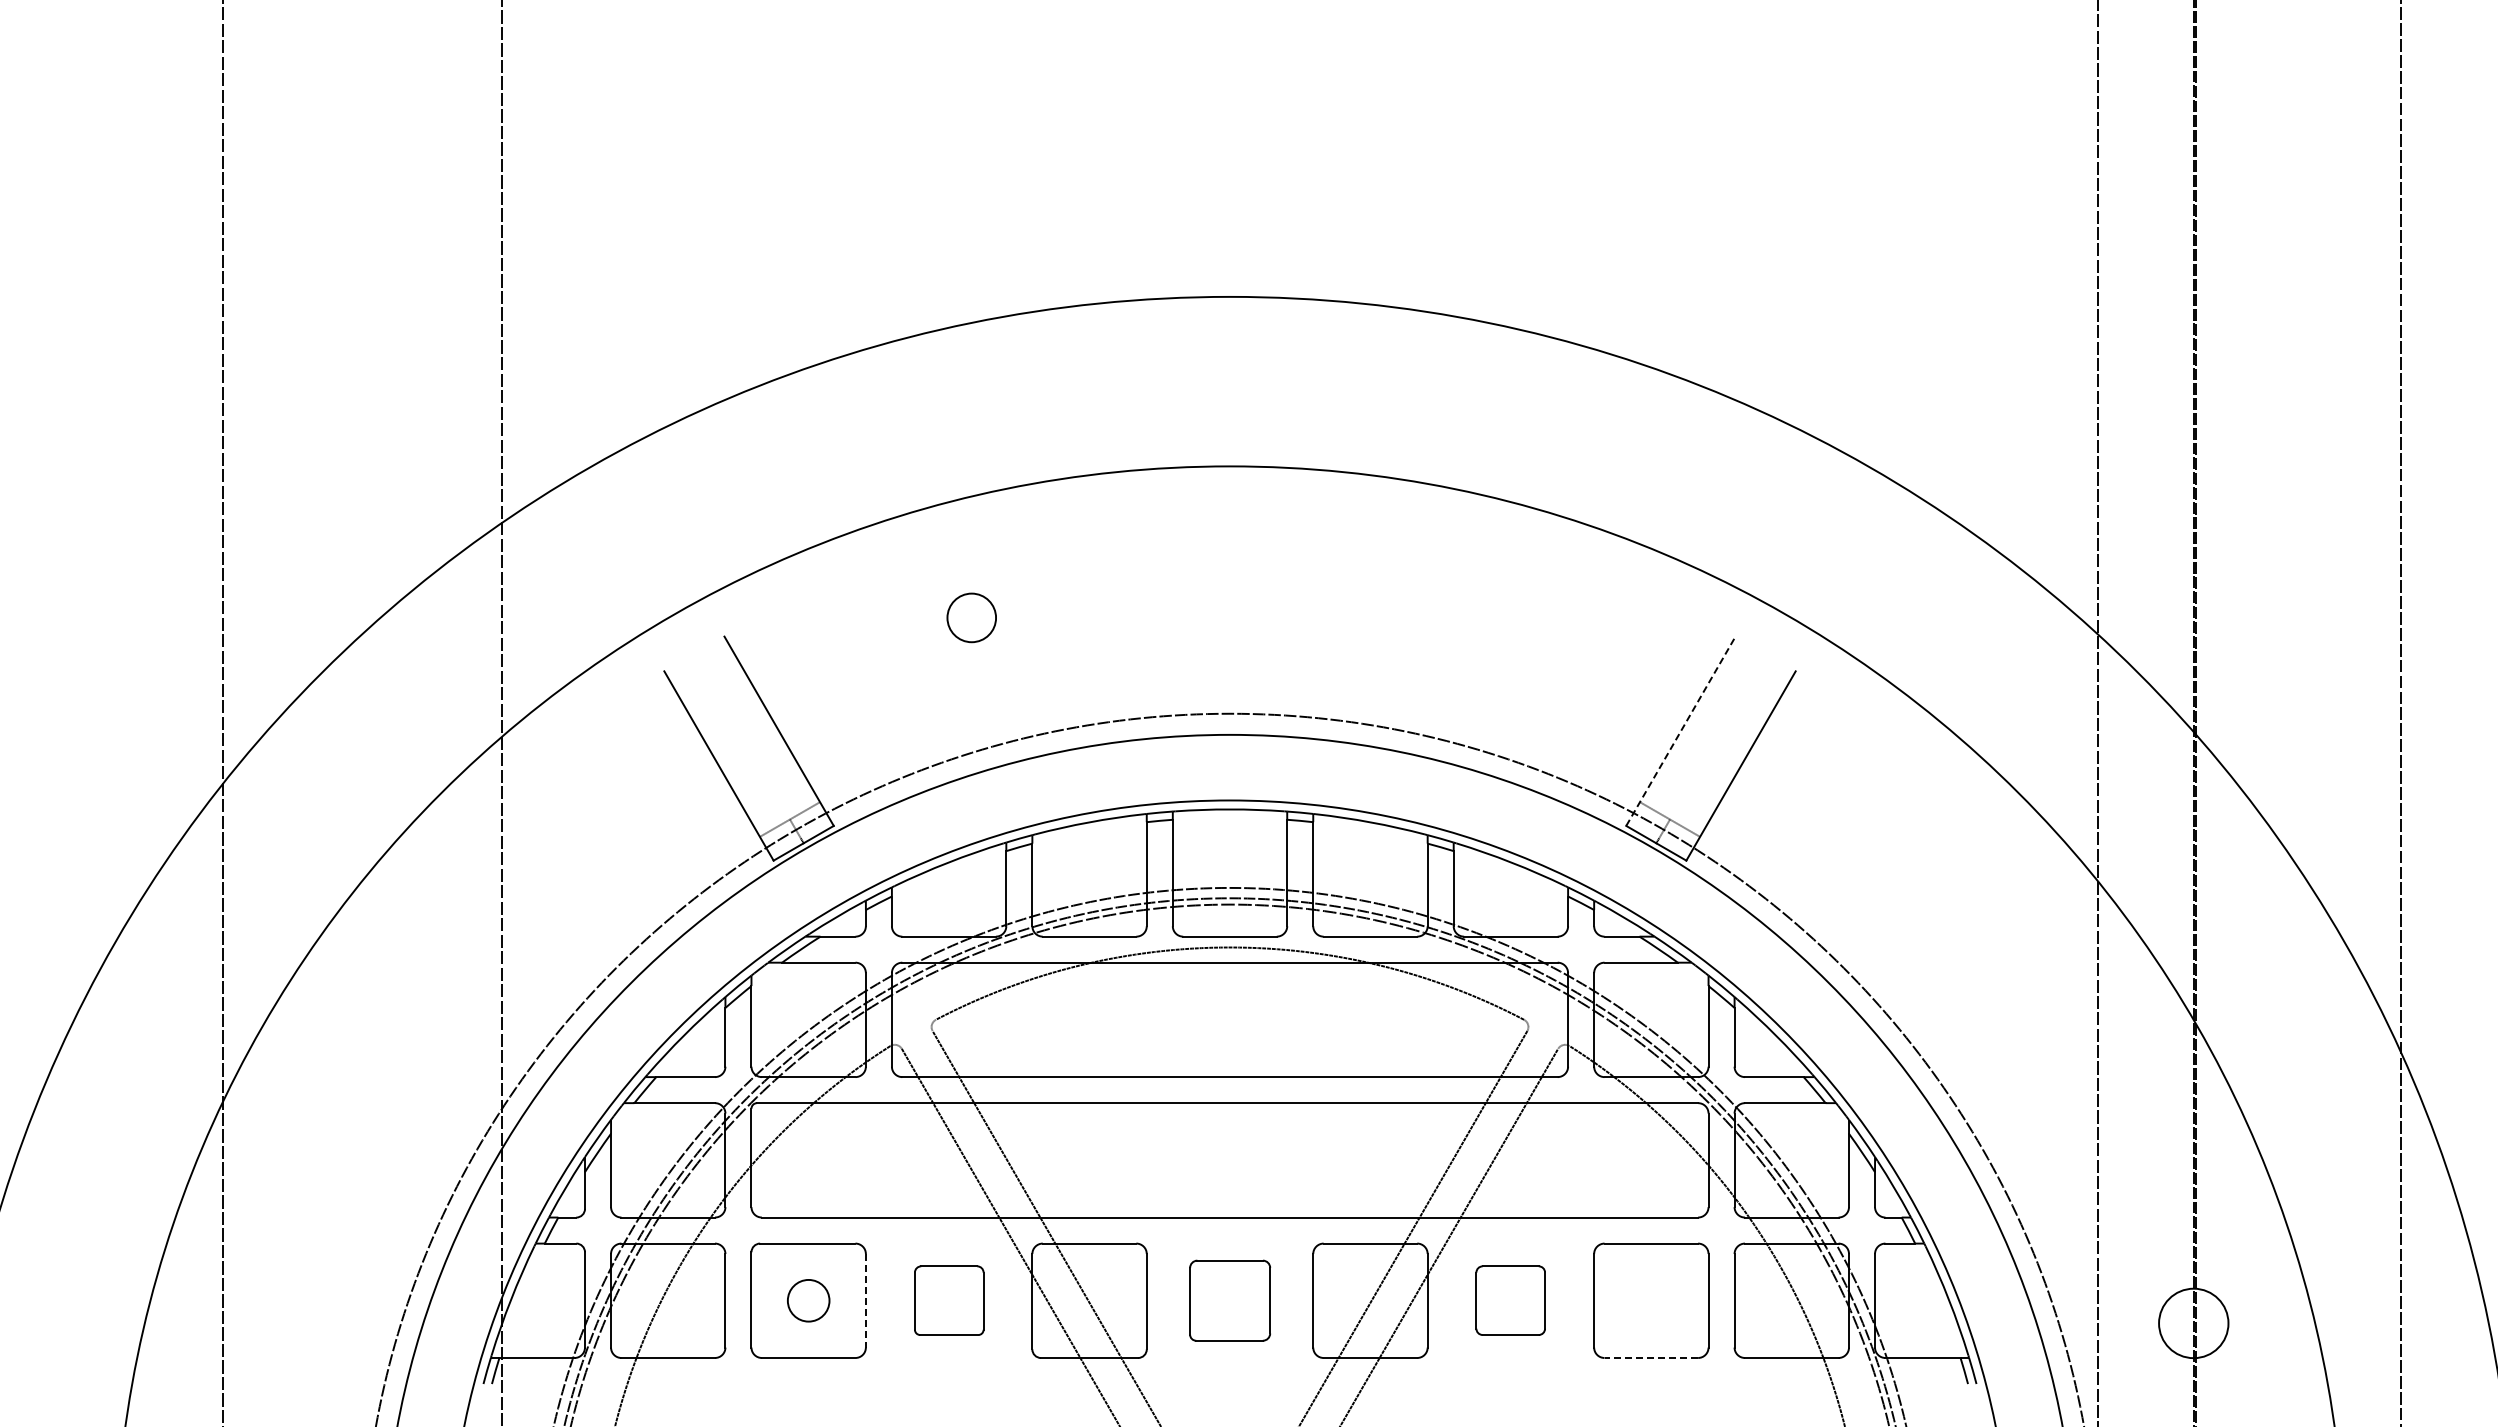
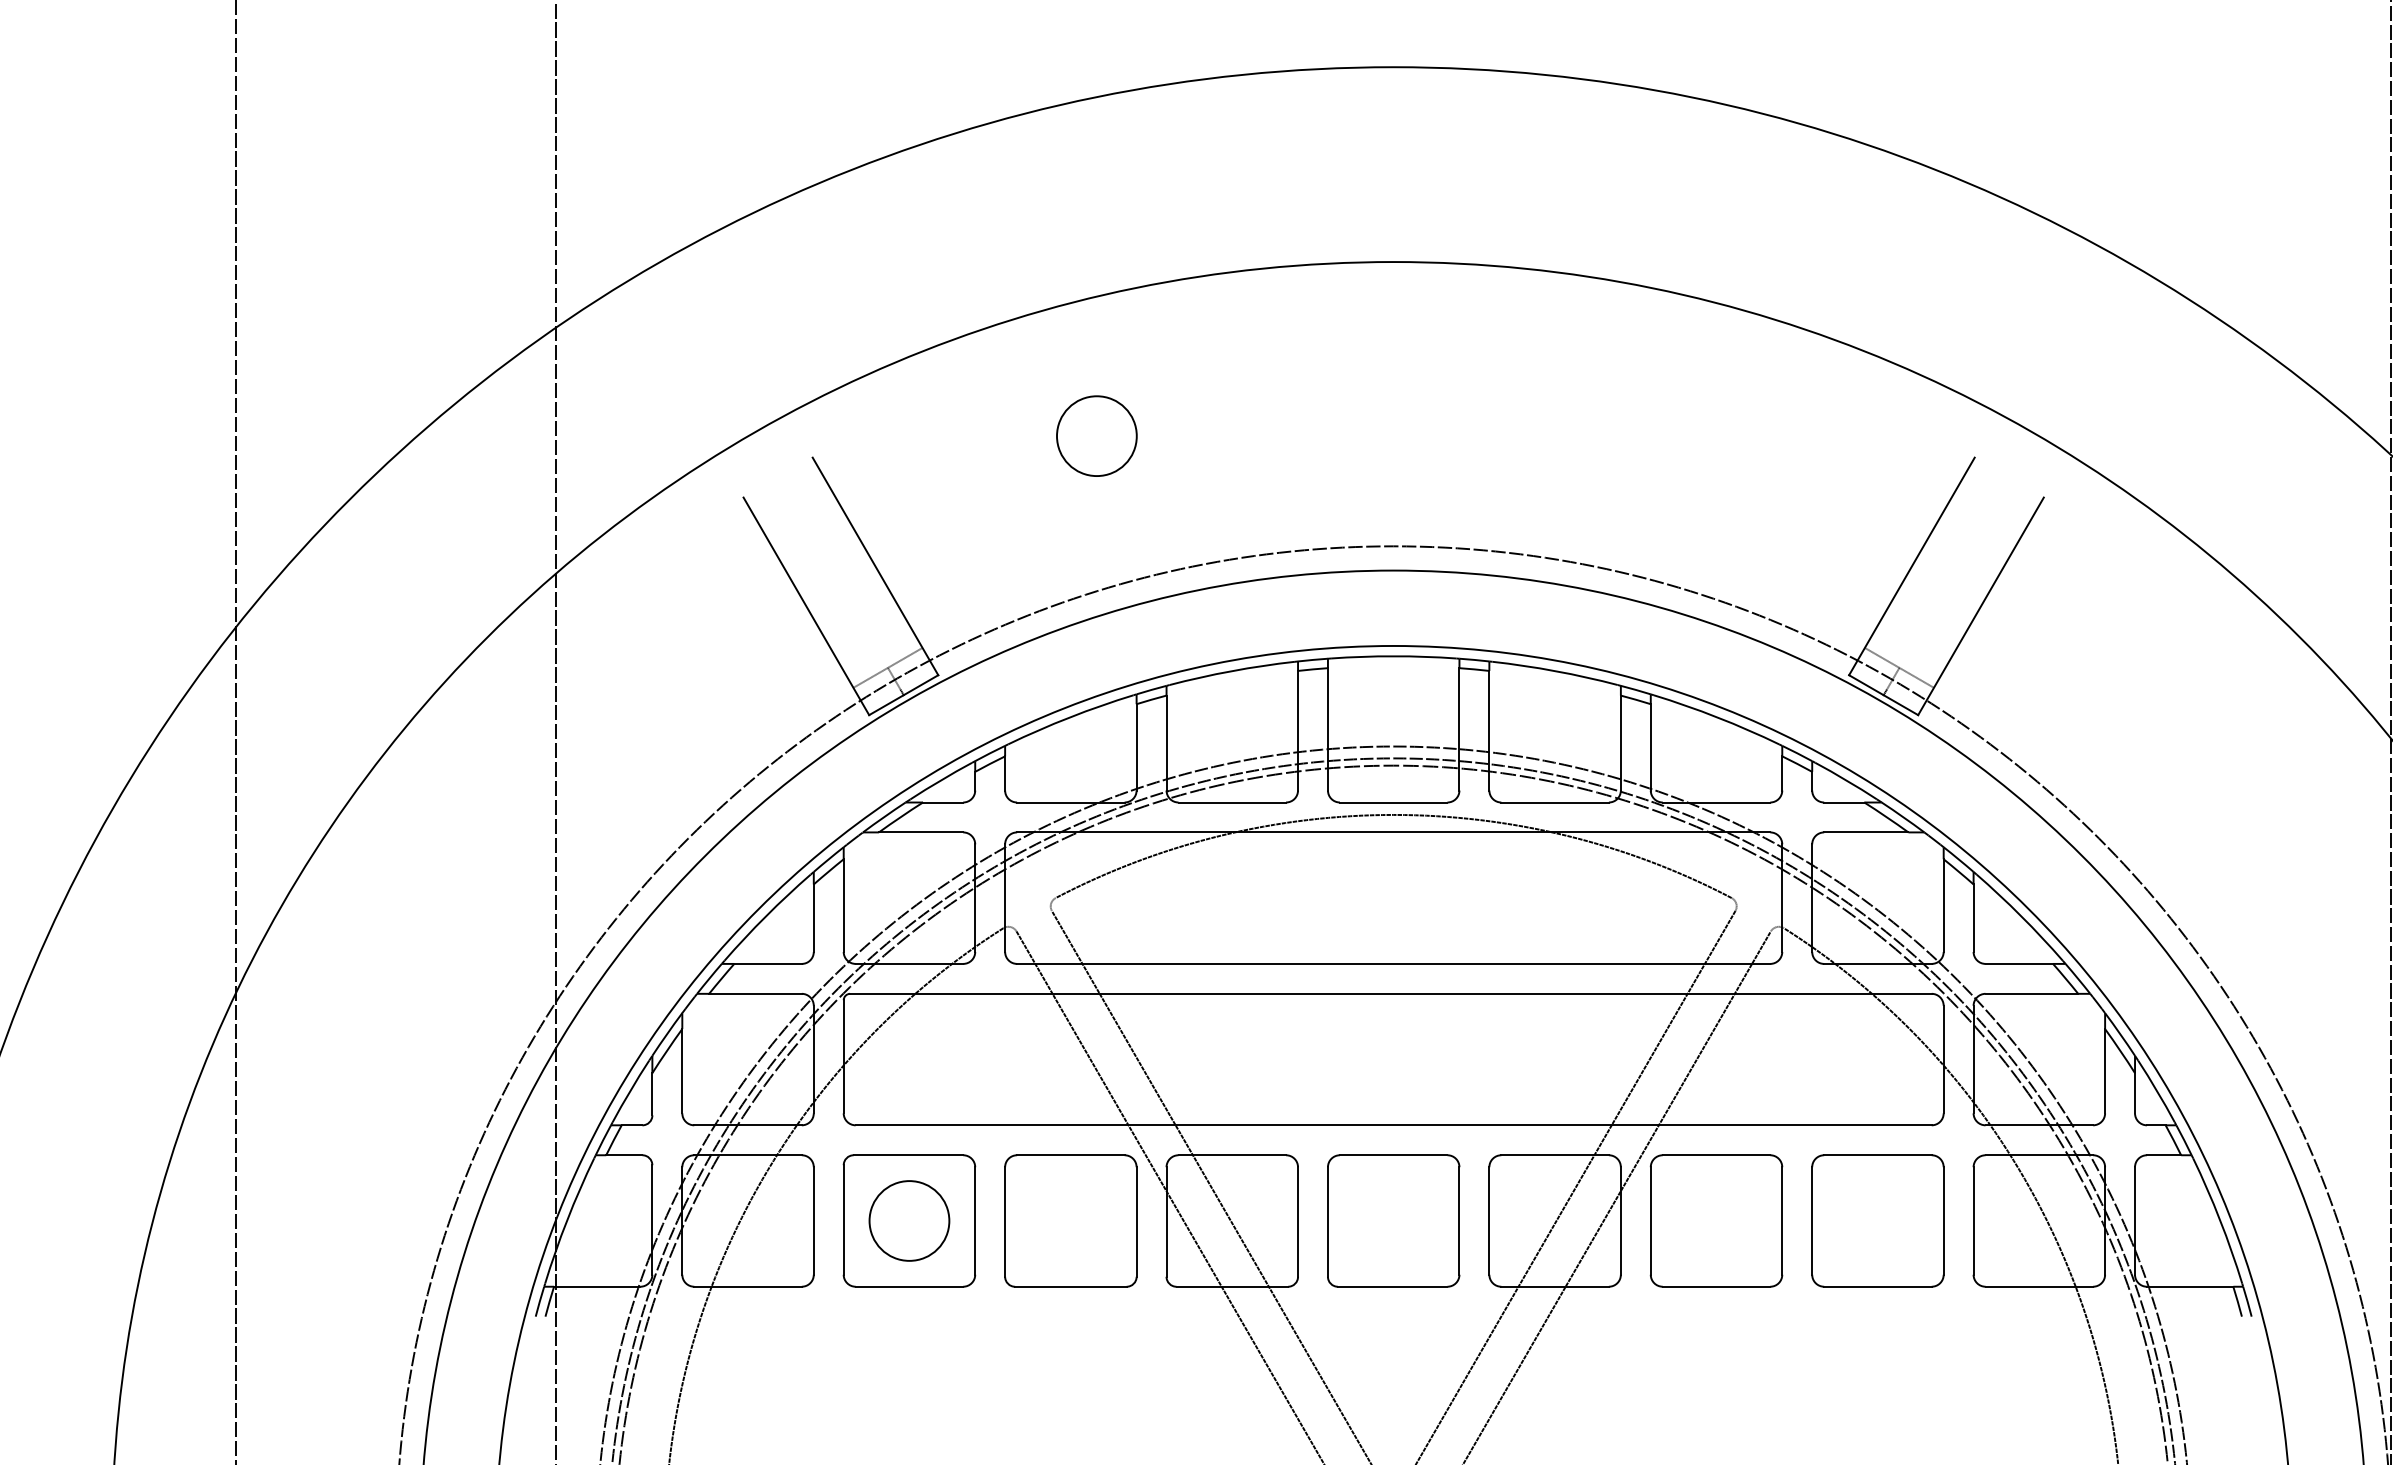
circle: (971, 617) -> (1096, 435), size x1.43
line: (1681, 730) -> (1912, 565), dashed -> solid
circle: (808, 1300) -> (909, 1220), size x1.67
line: (865, 1300) -> (974, 1220), dashed -> solid
part: (949, 1300) -> (1071, 1220), size x1.67
part: (1230, 1300) -> (1394, 1220), size x1.43
part: (1510, 1300) -> (1716, 1220), size x1.67
line: (1651, 1357) -> (1878, 1286), dashed -> solid

